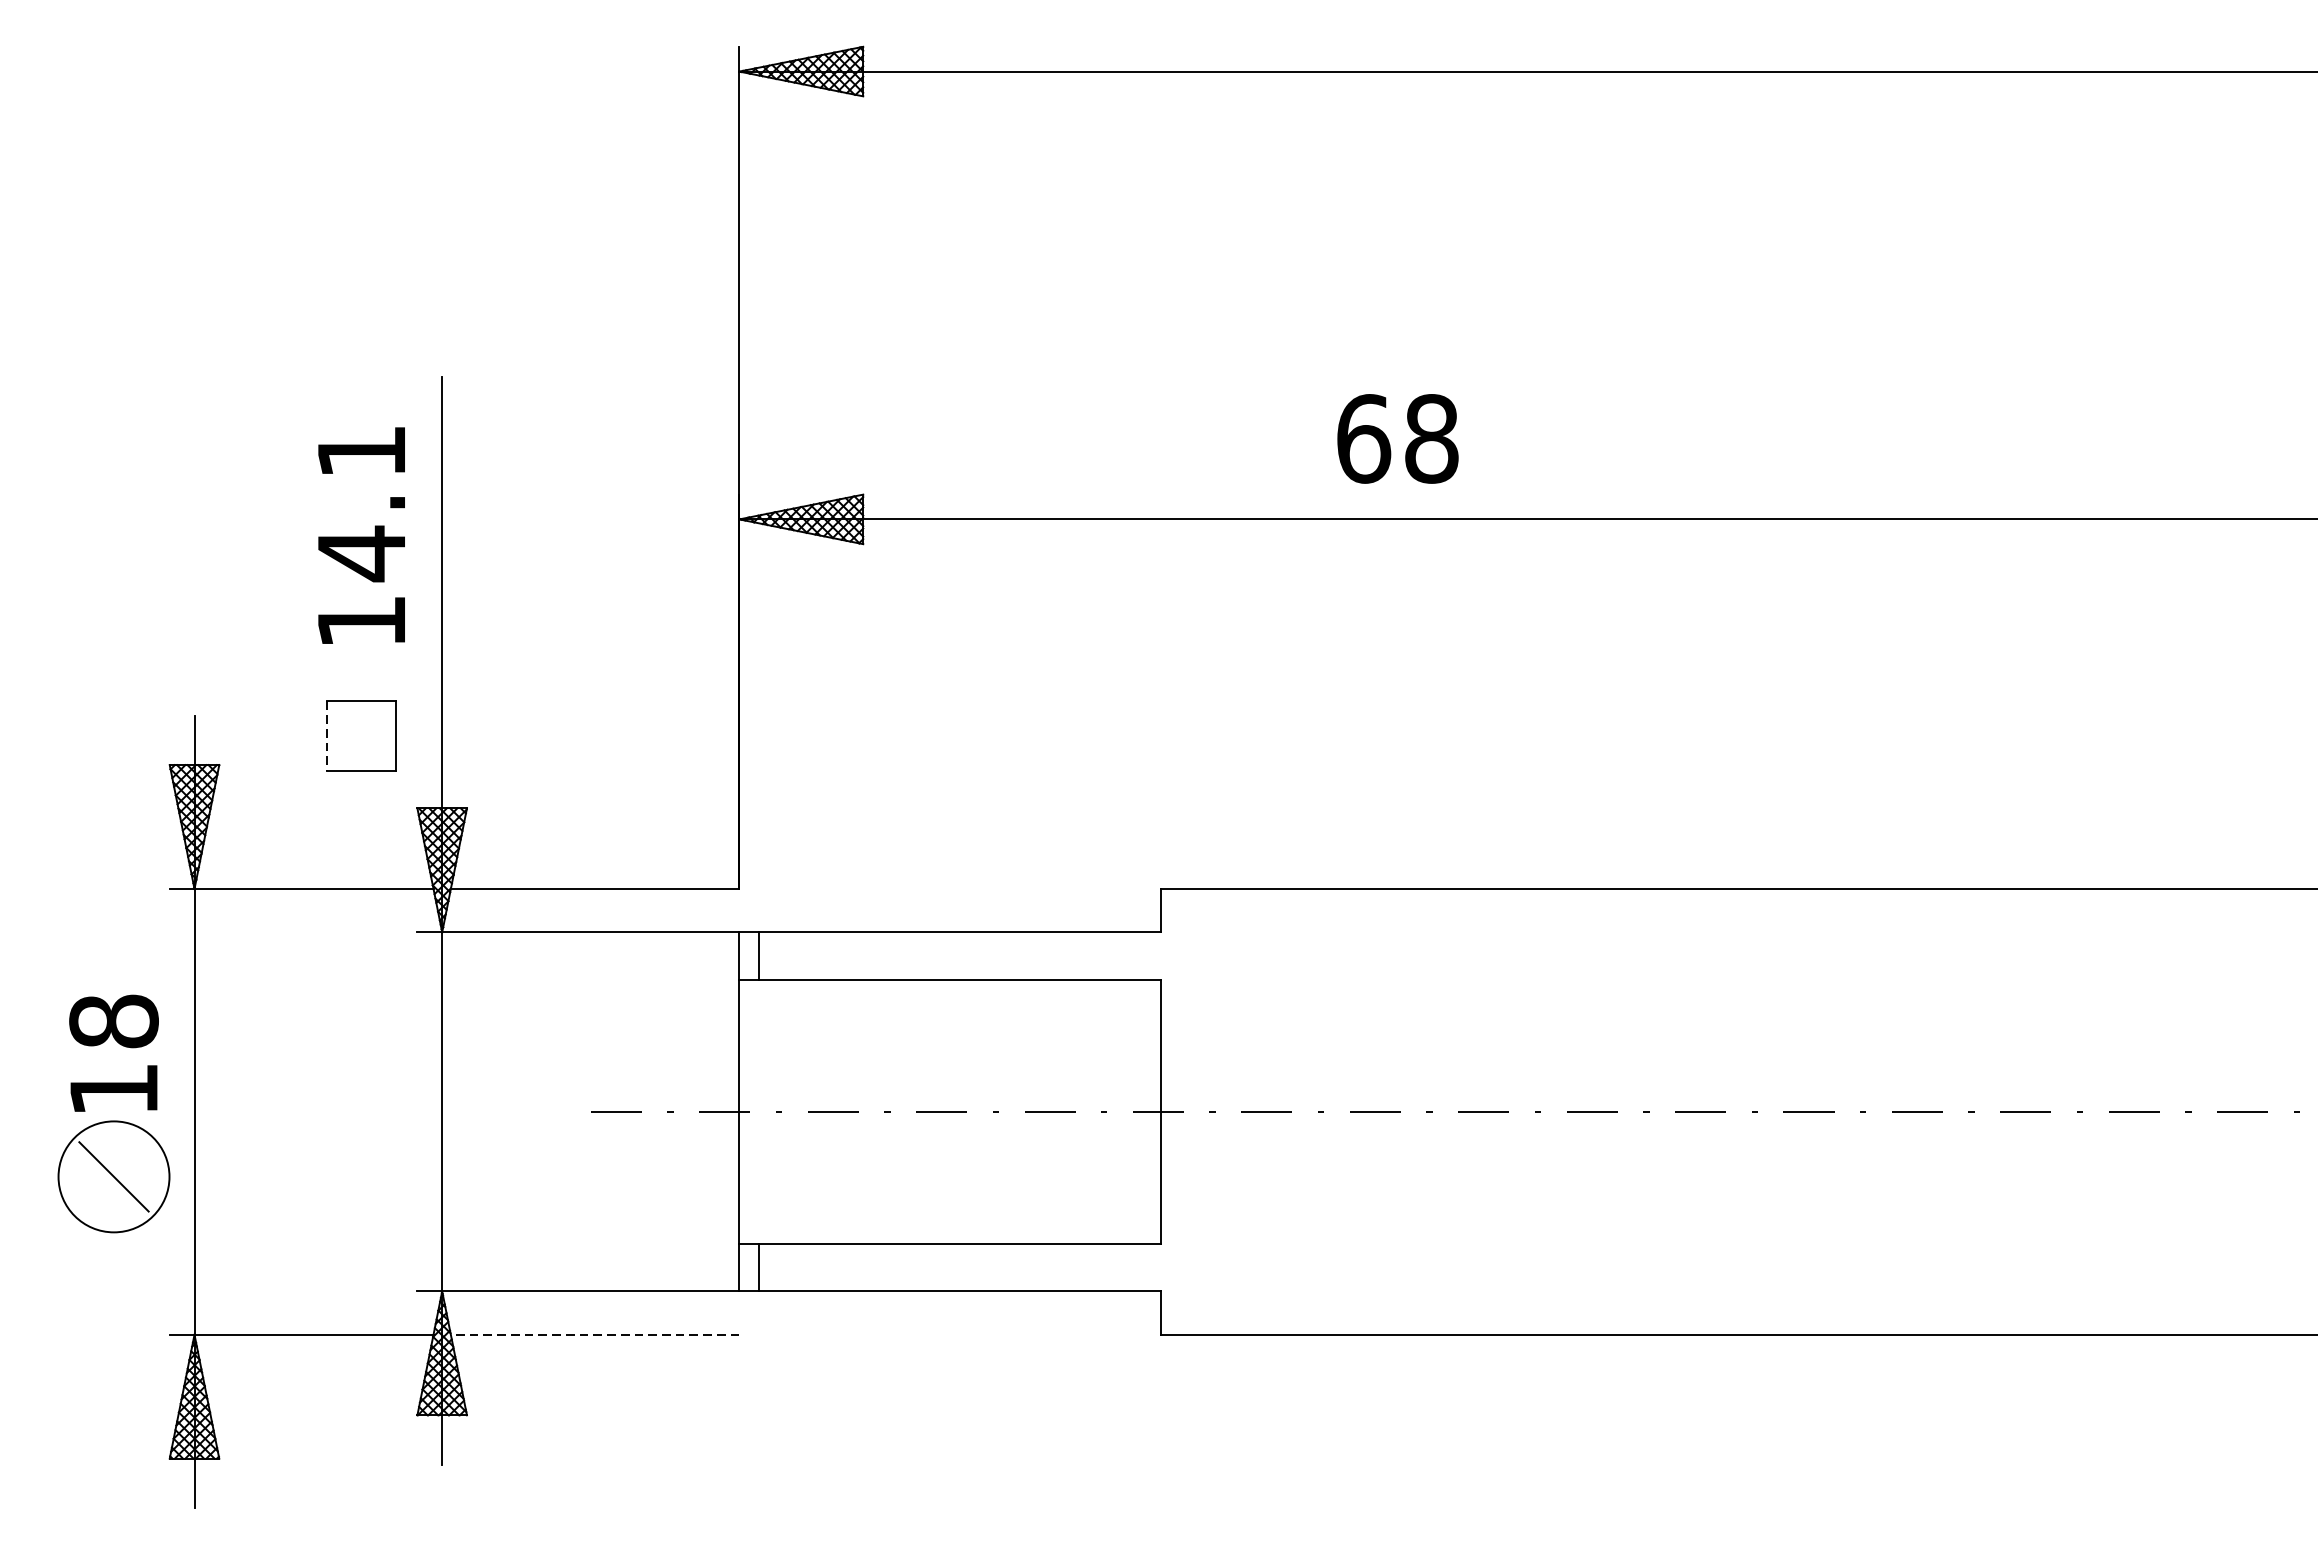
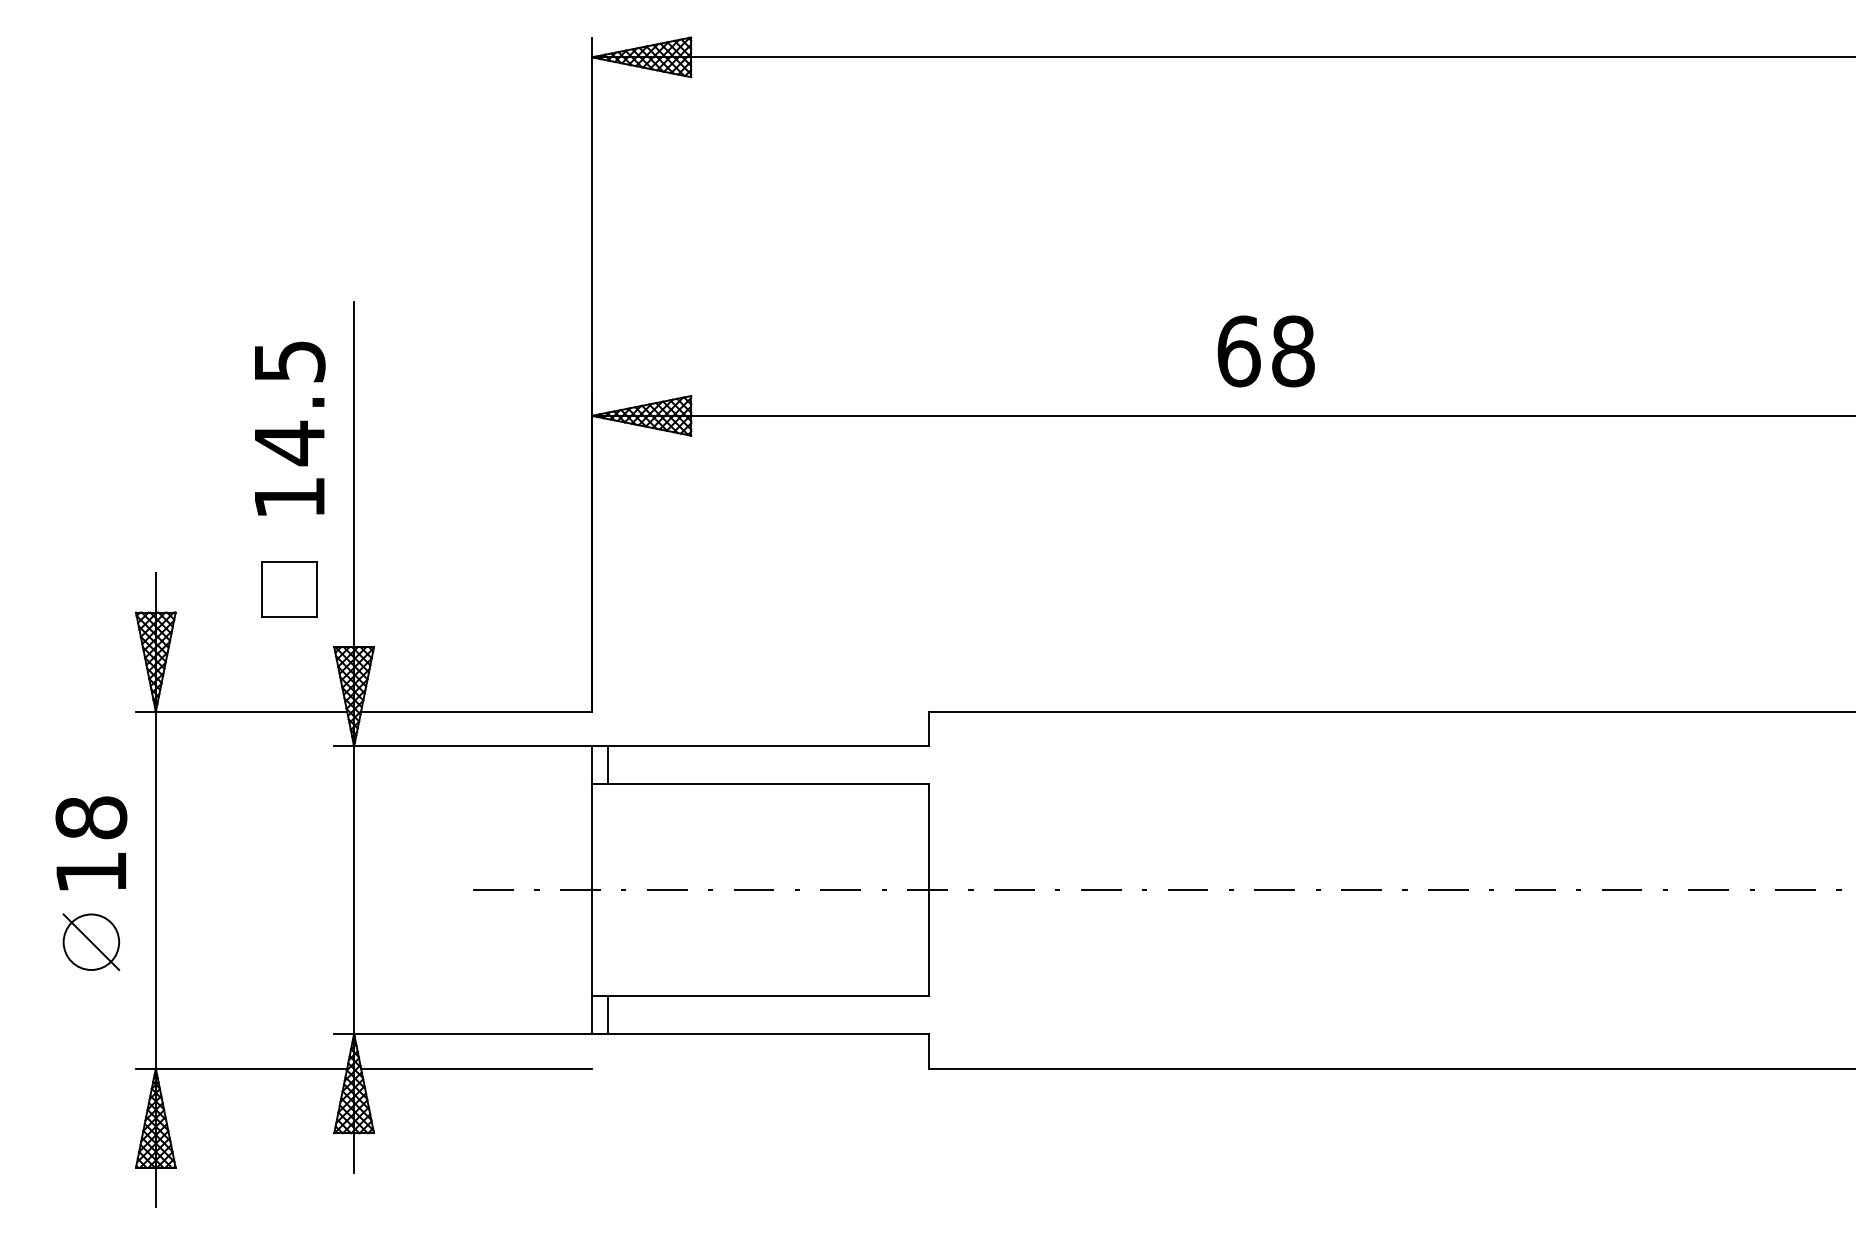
text: (1396, 438) -> (1265, 351), moved
text: (362, 451) -> (290, 361), 14.1 -> 14.5
line: (326, 736) -> (261, 589), dashed -> solid
circle: (114, 1175) -> (91, 941), size x0.62
line: (595, 1334) -> (476, 1068), dashed -> solid

